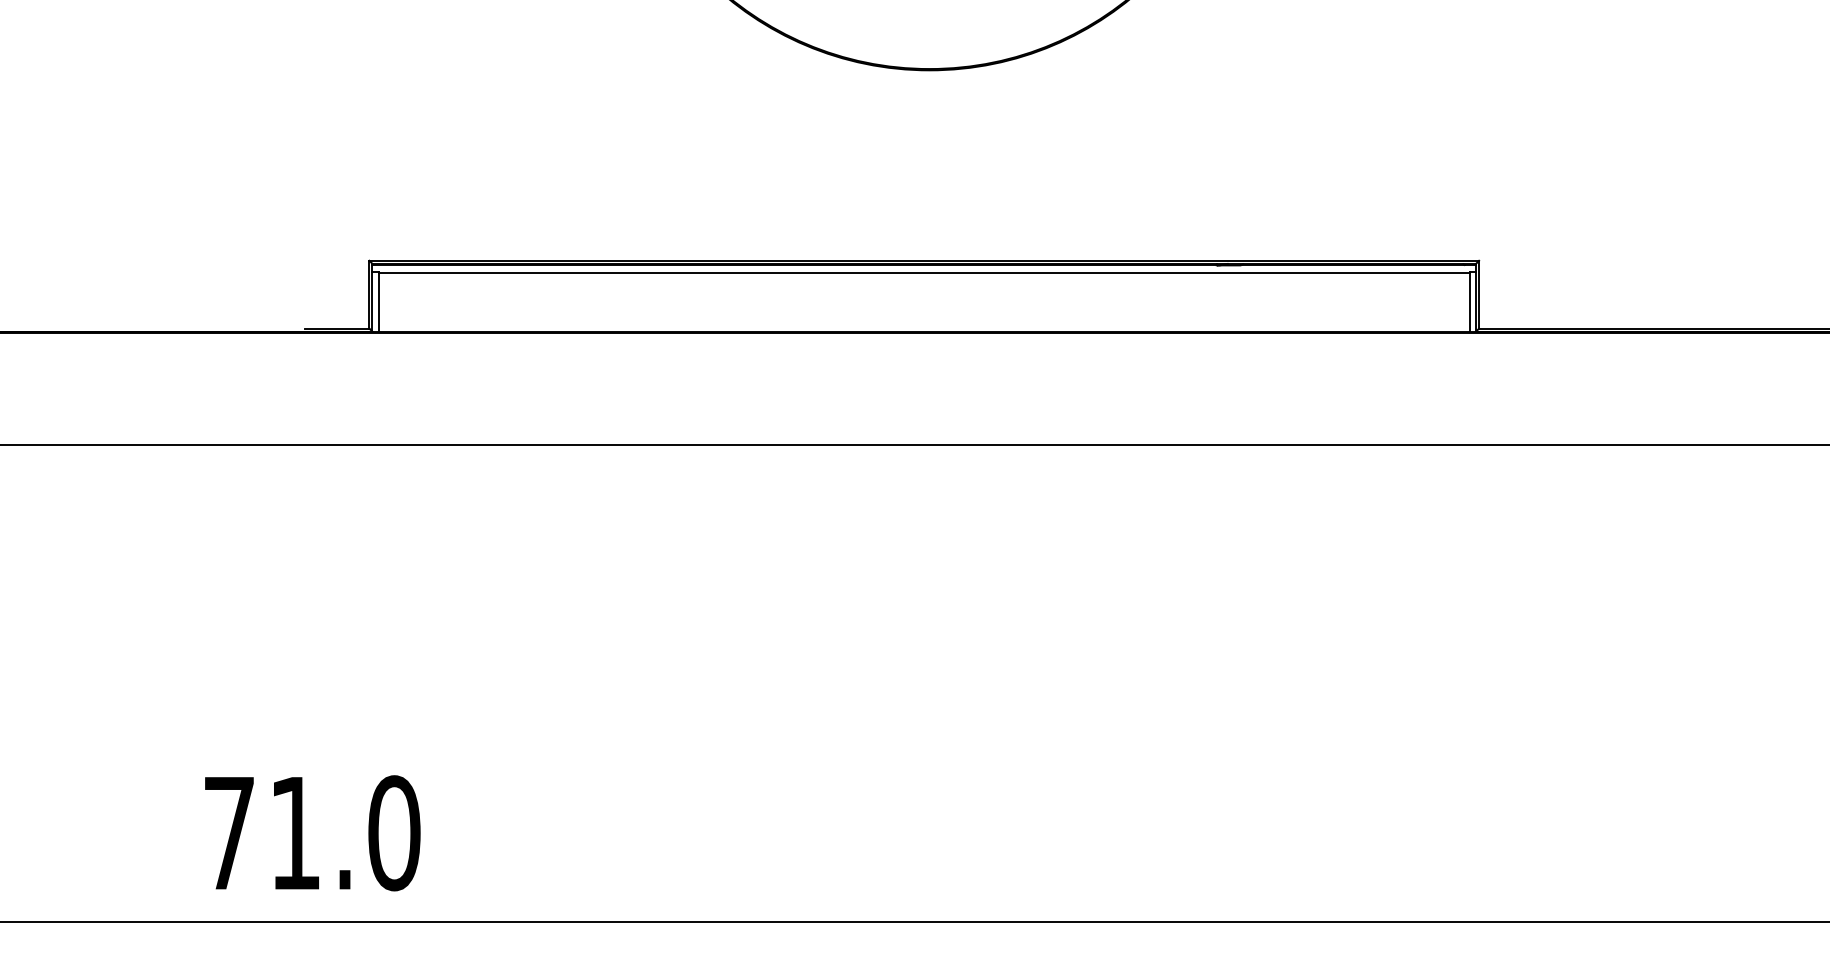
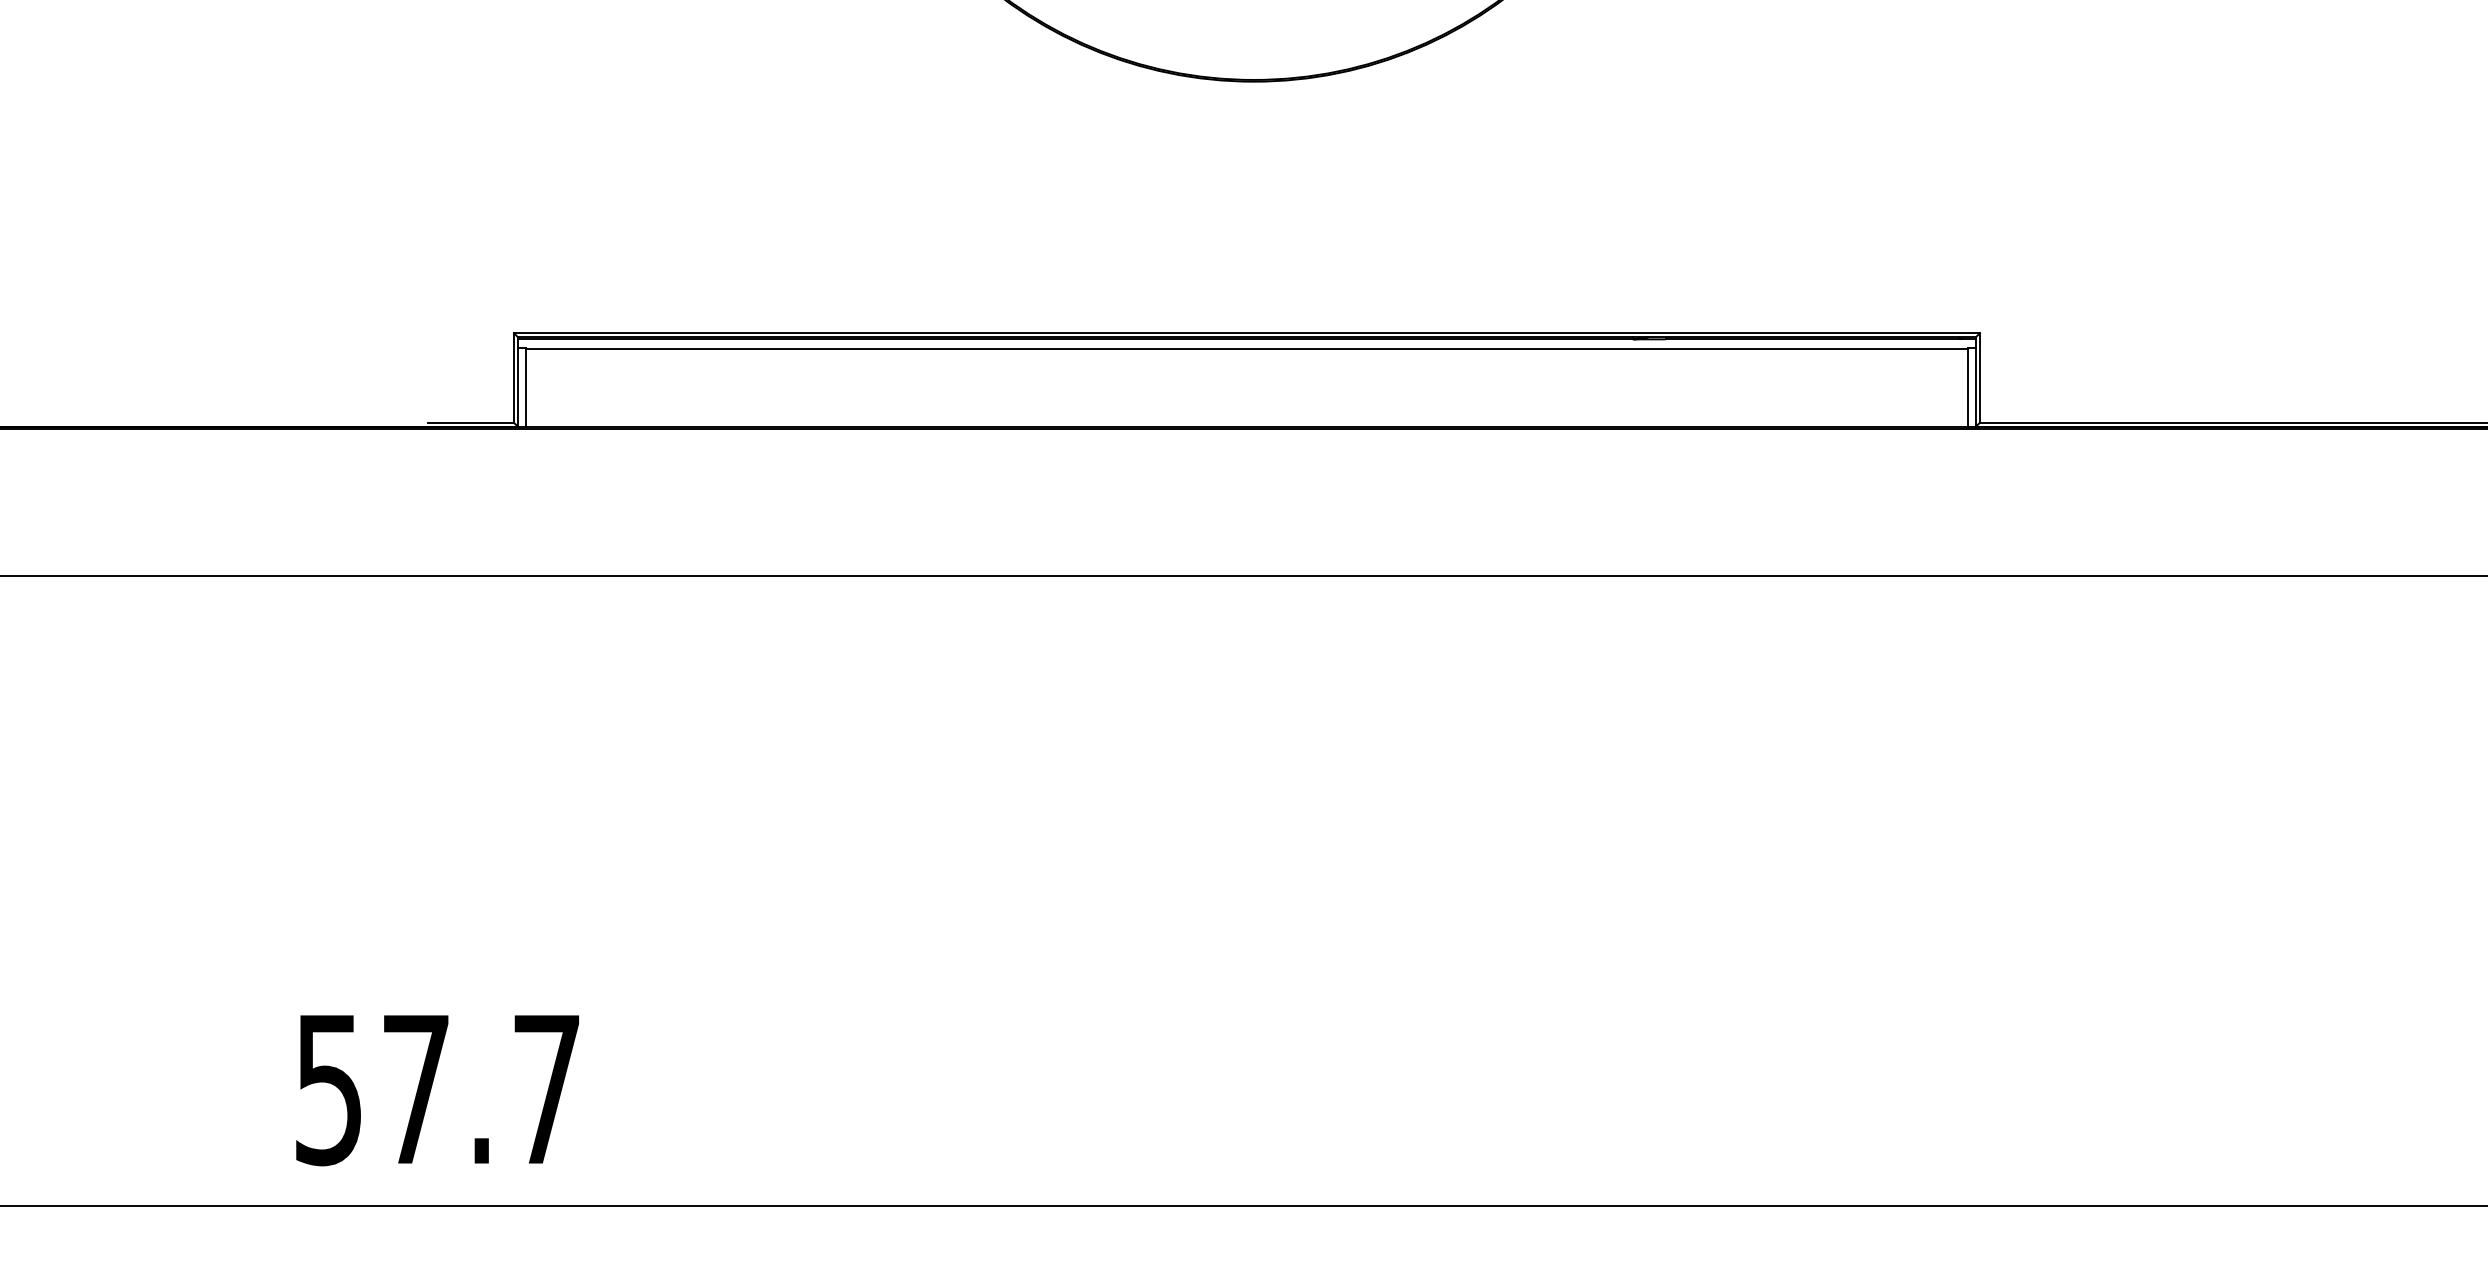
text: (312, 833) -> (438, 1089), 71.0 -> 57.7

